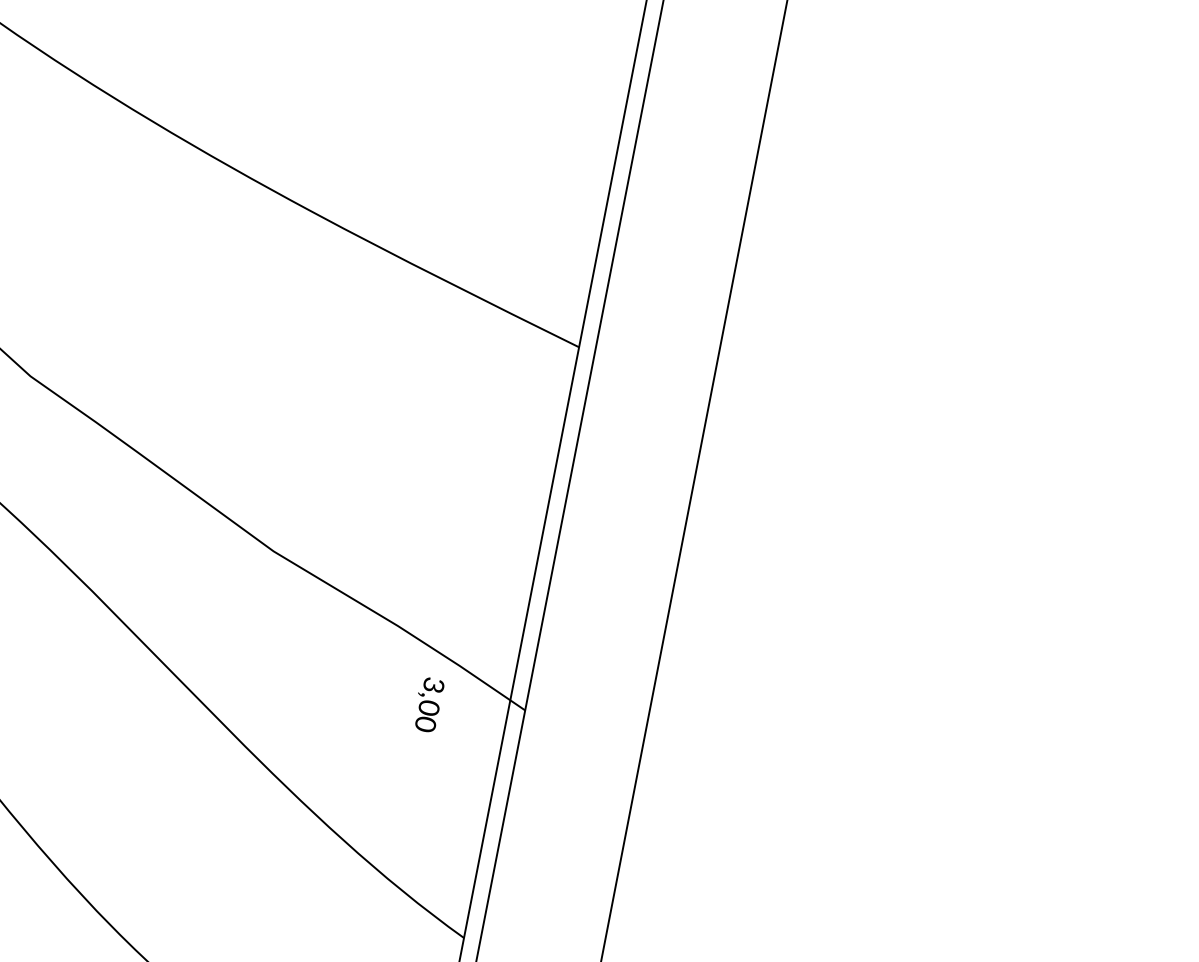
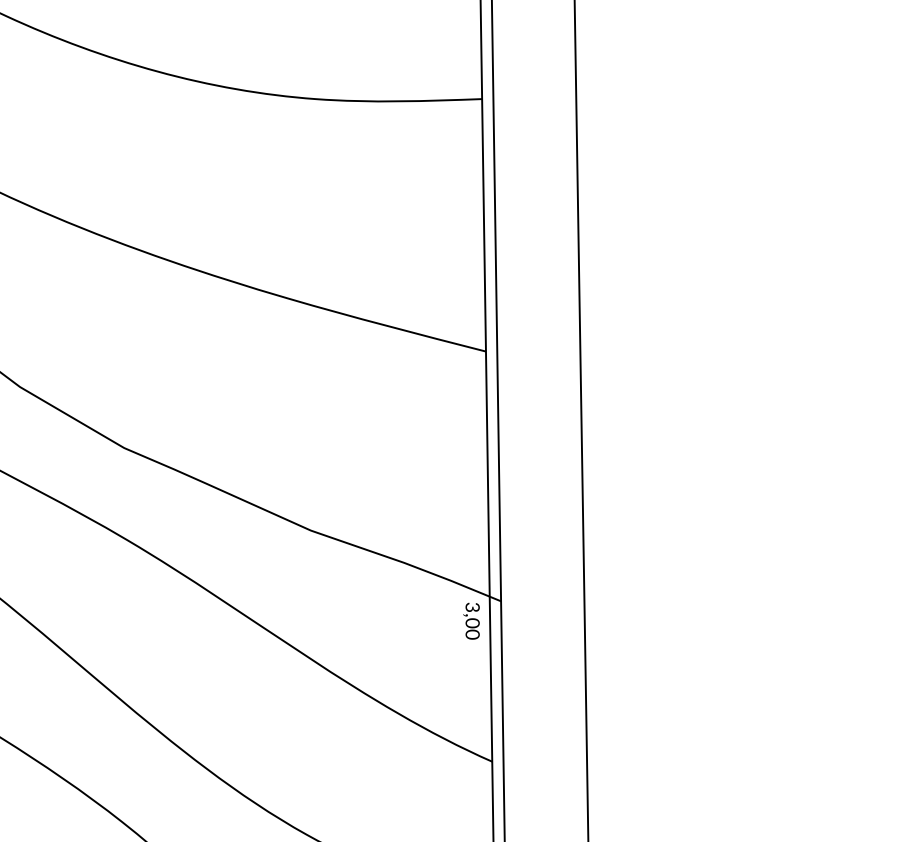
text: (428, 703) -> (471, 620), moved

